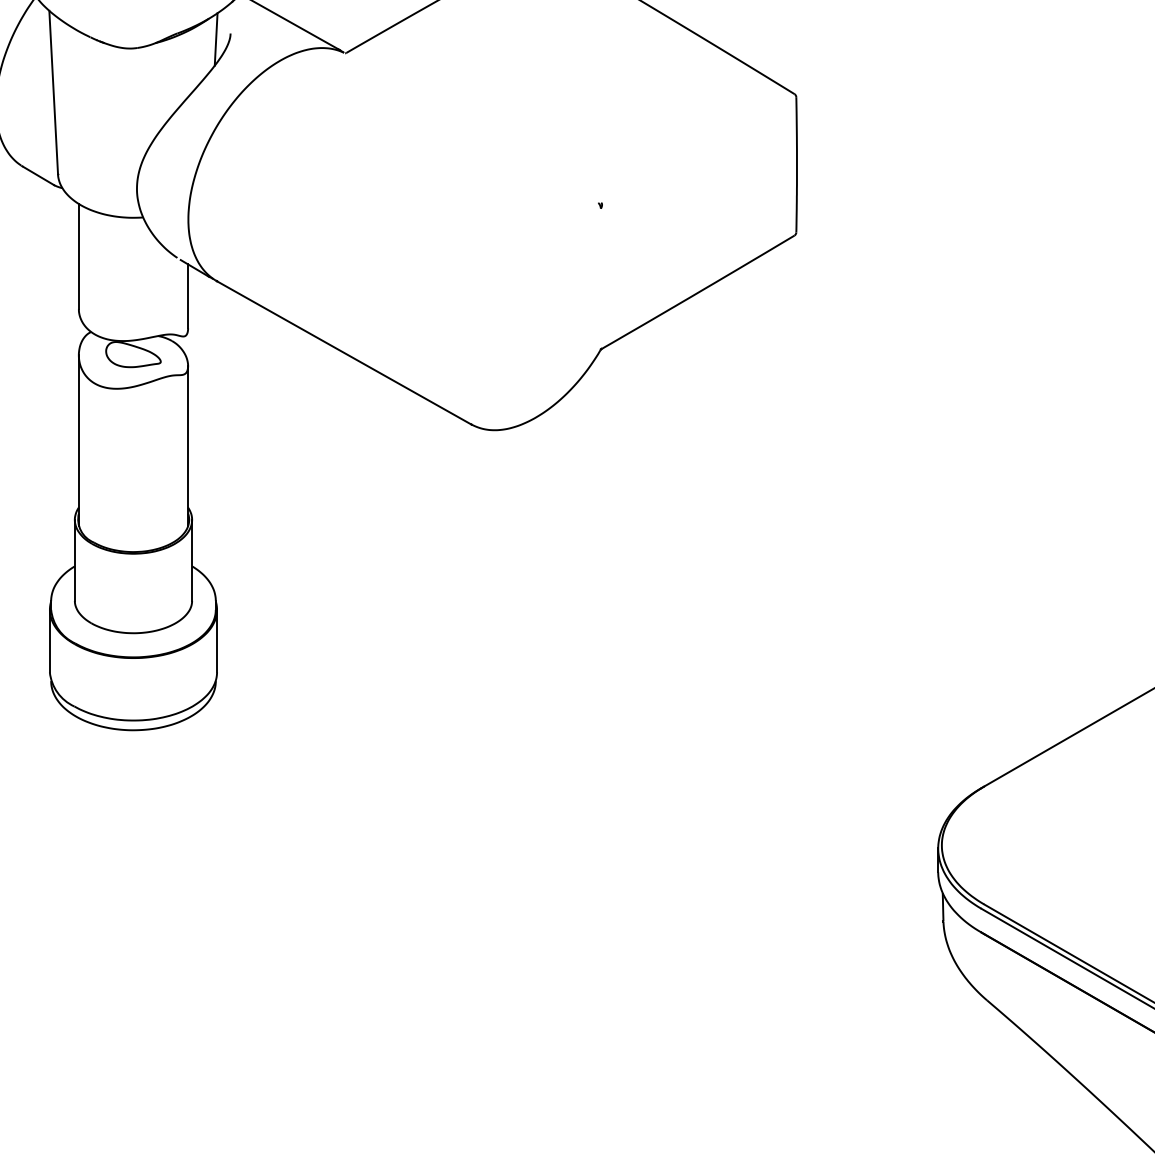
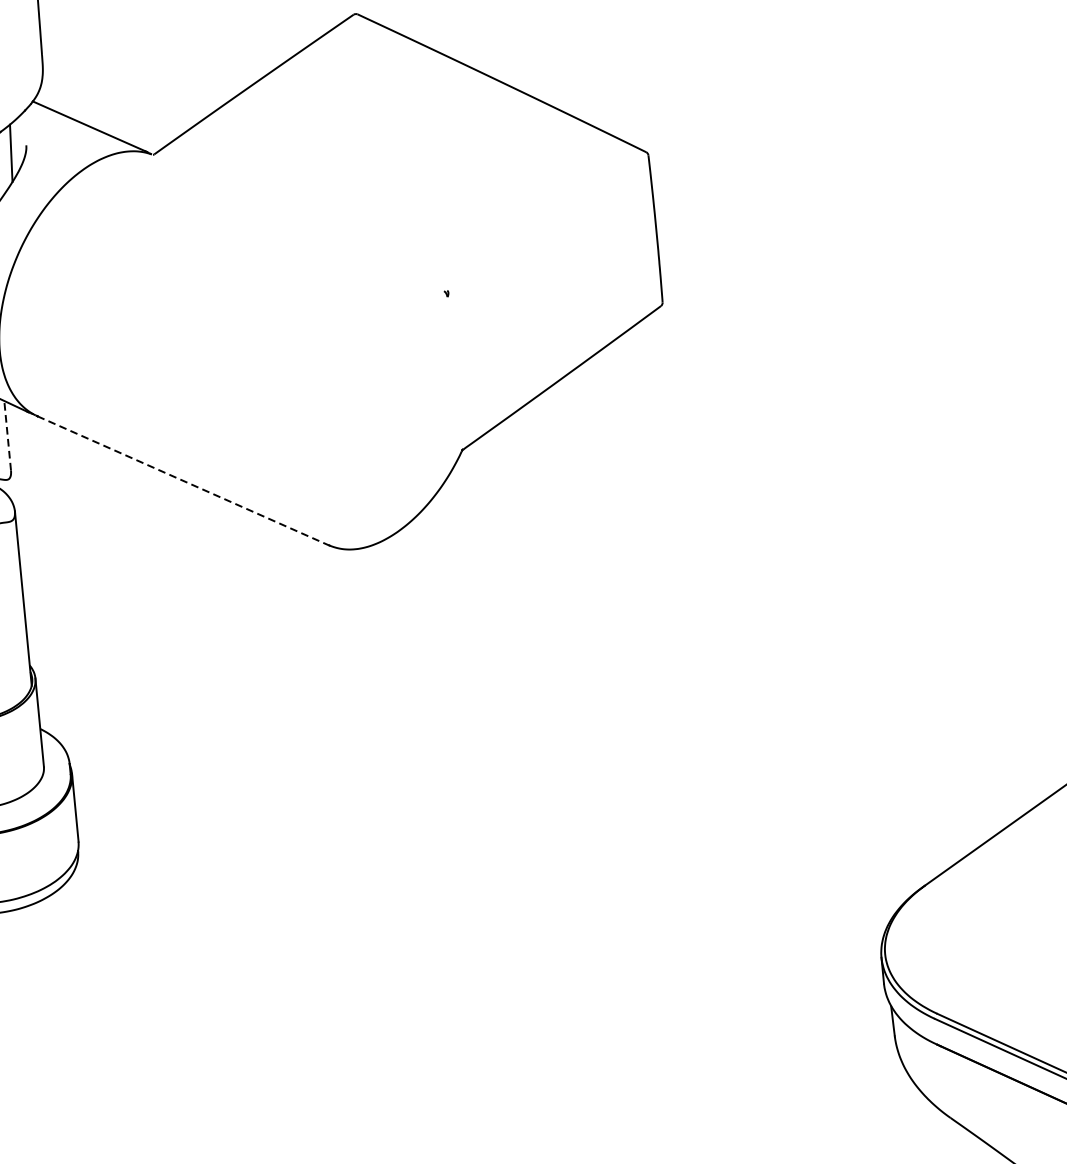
line: (188, 296) -> (8, 435), solid -> dashed
line: (344, 352) -> (183, 480), solid -> dashed

